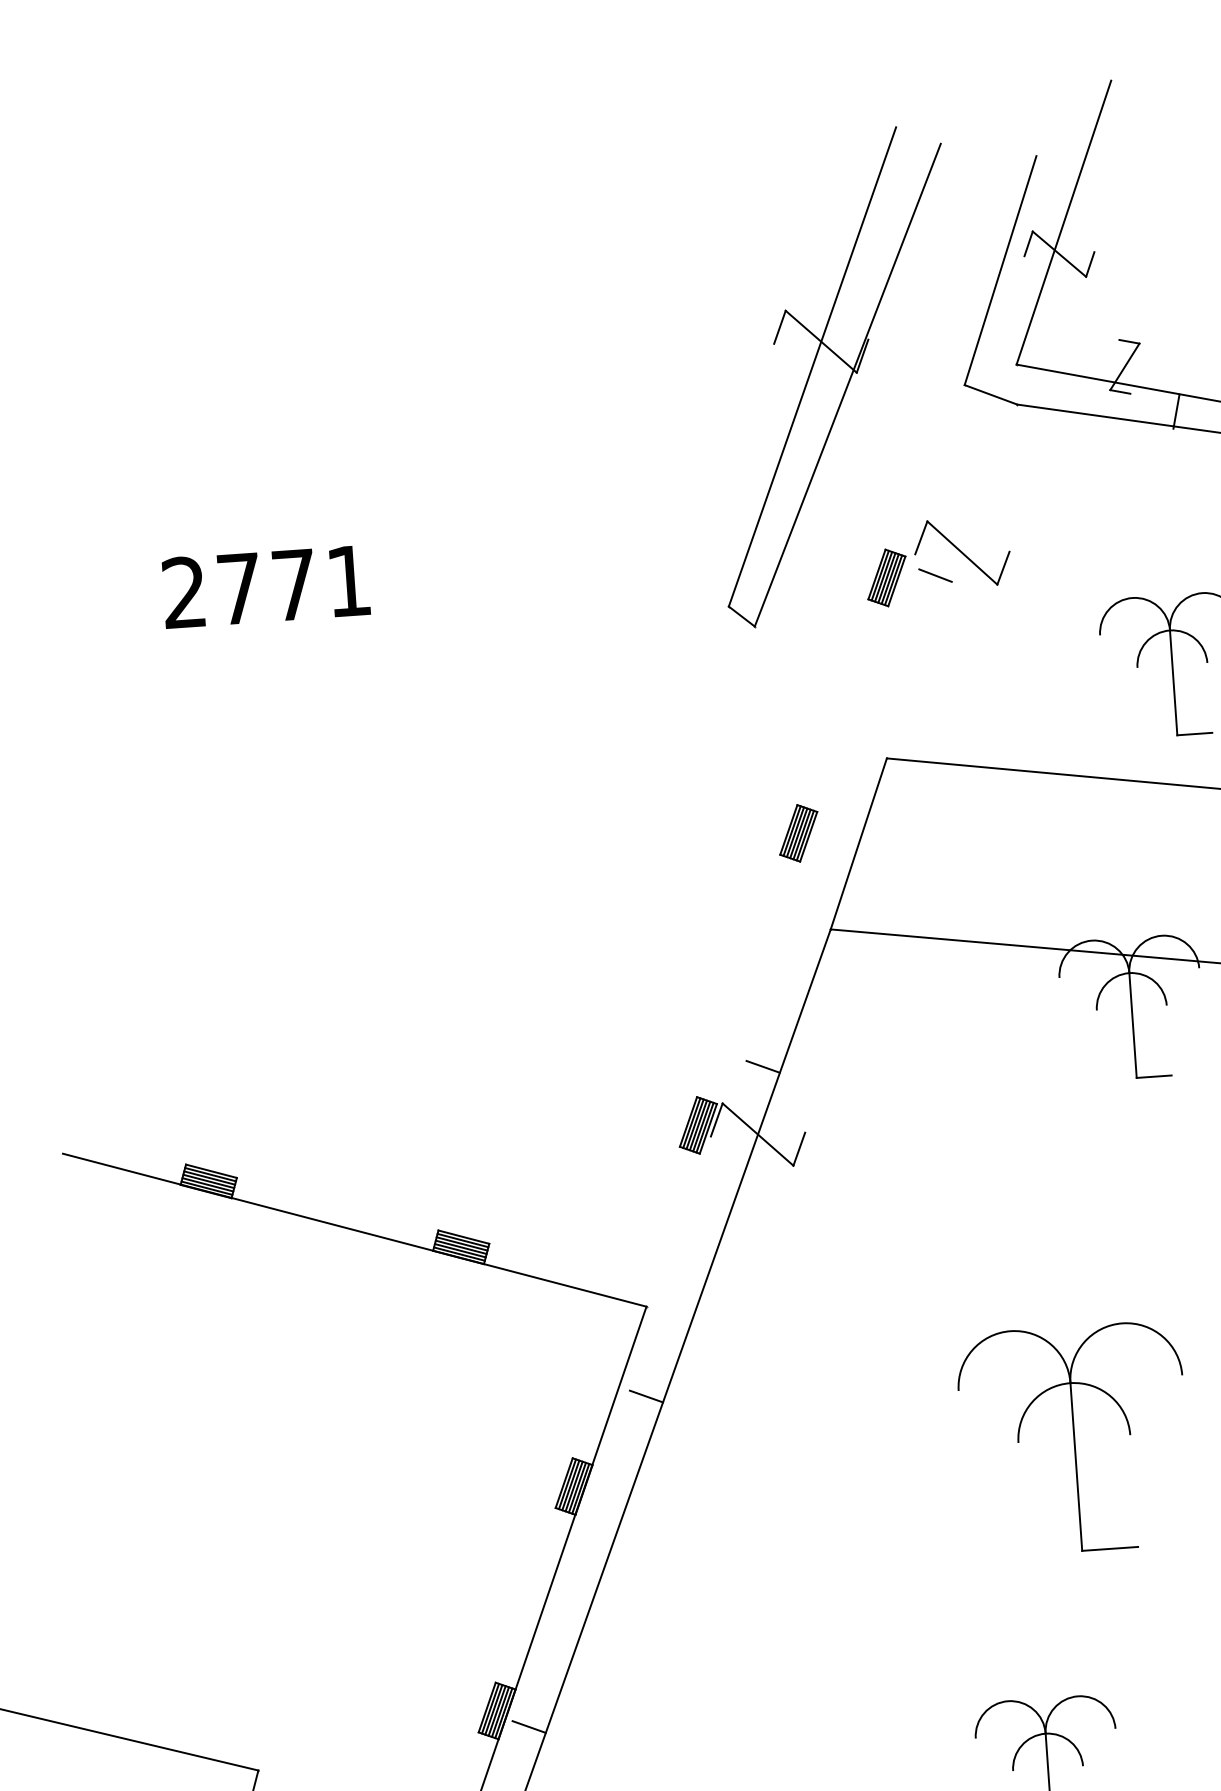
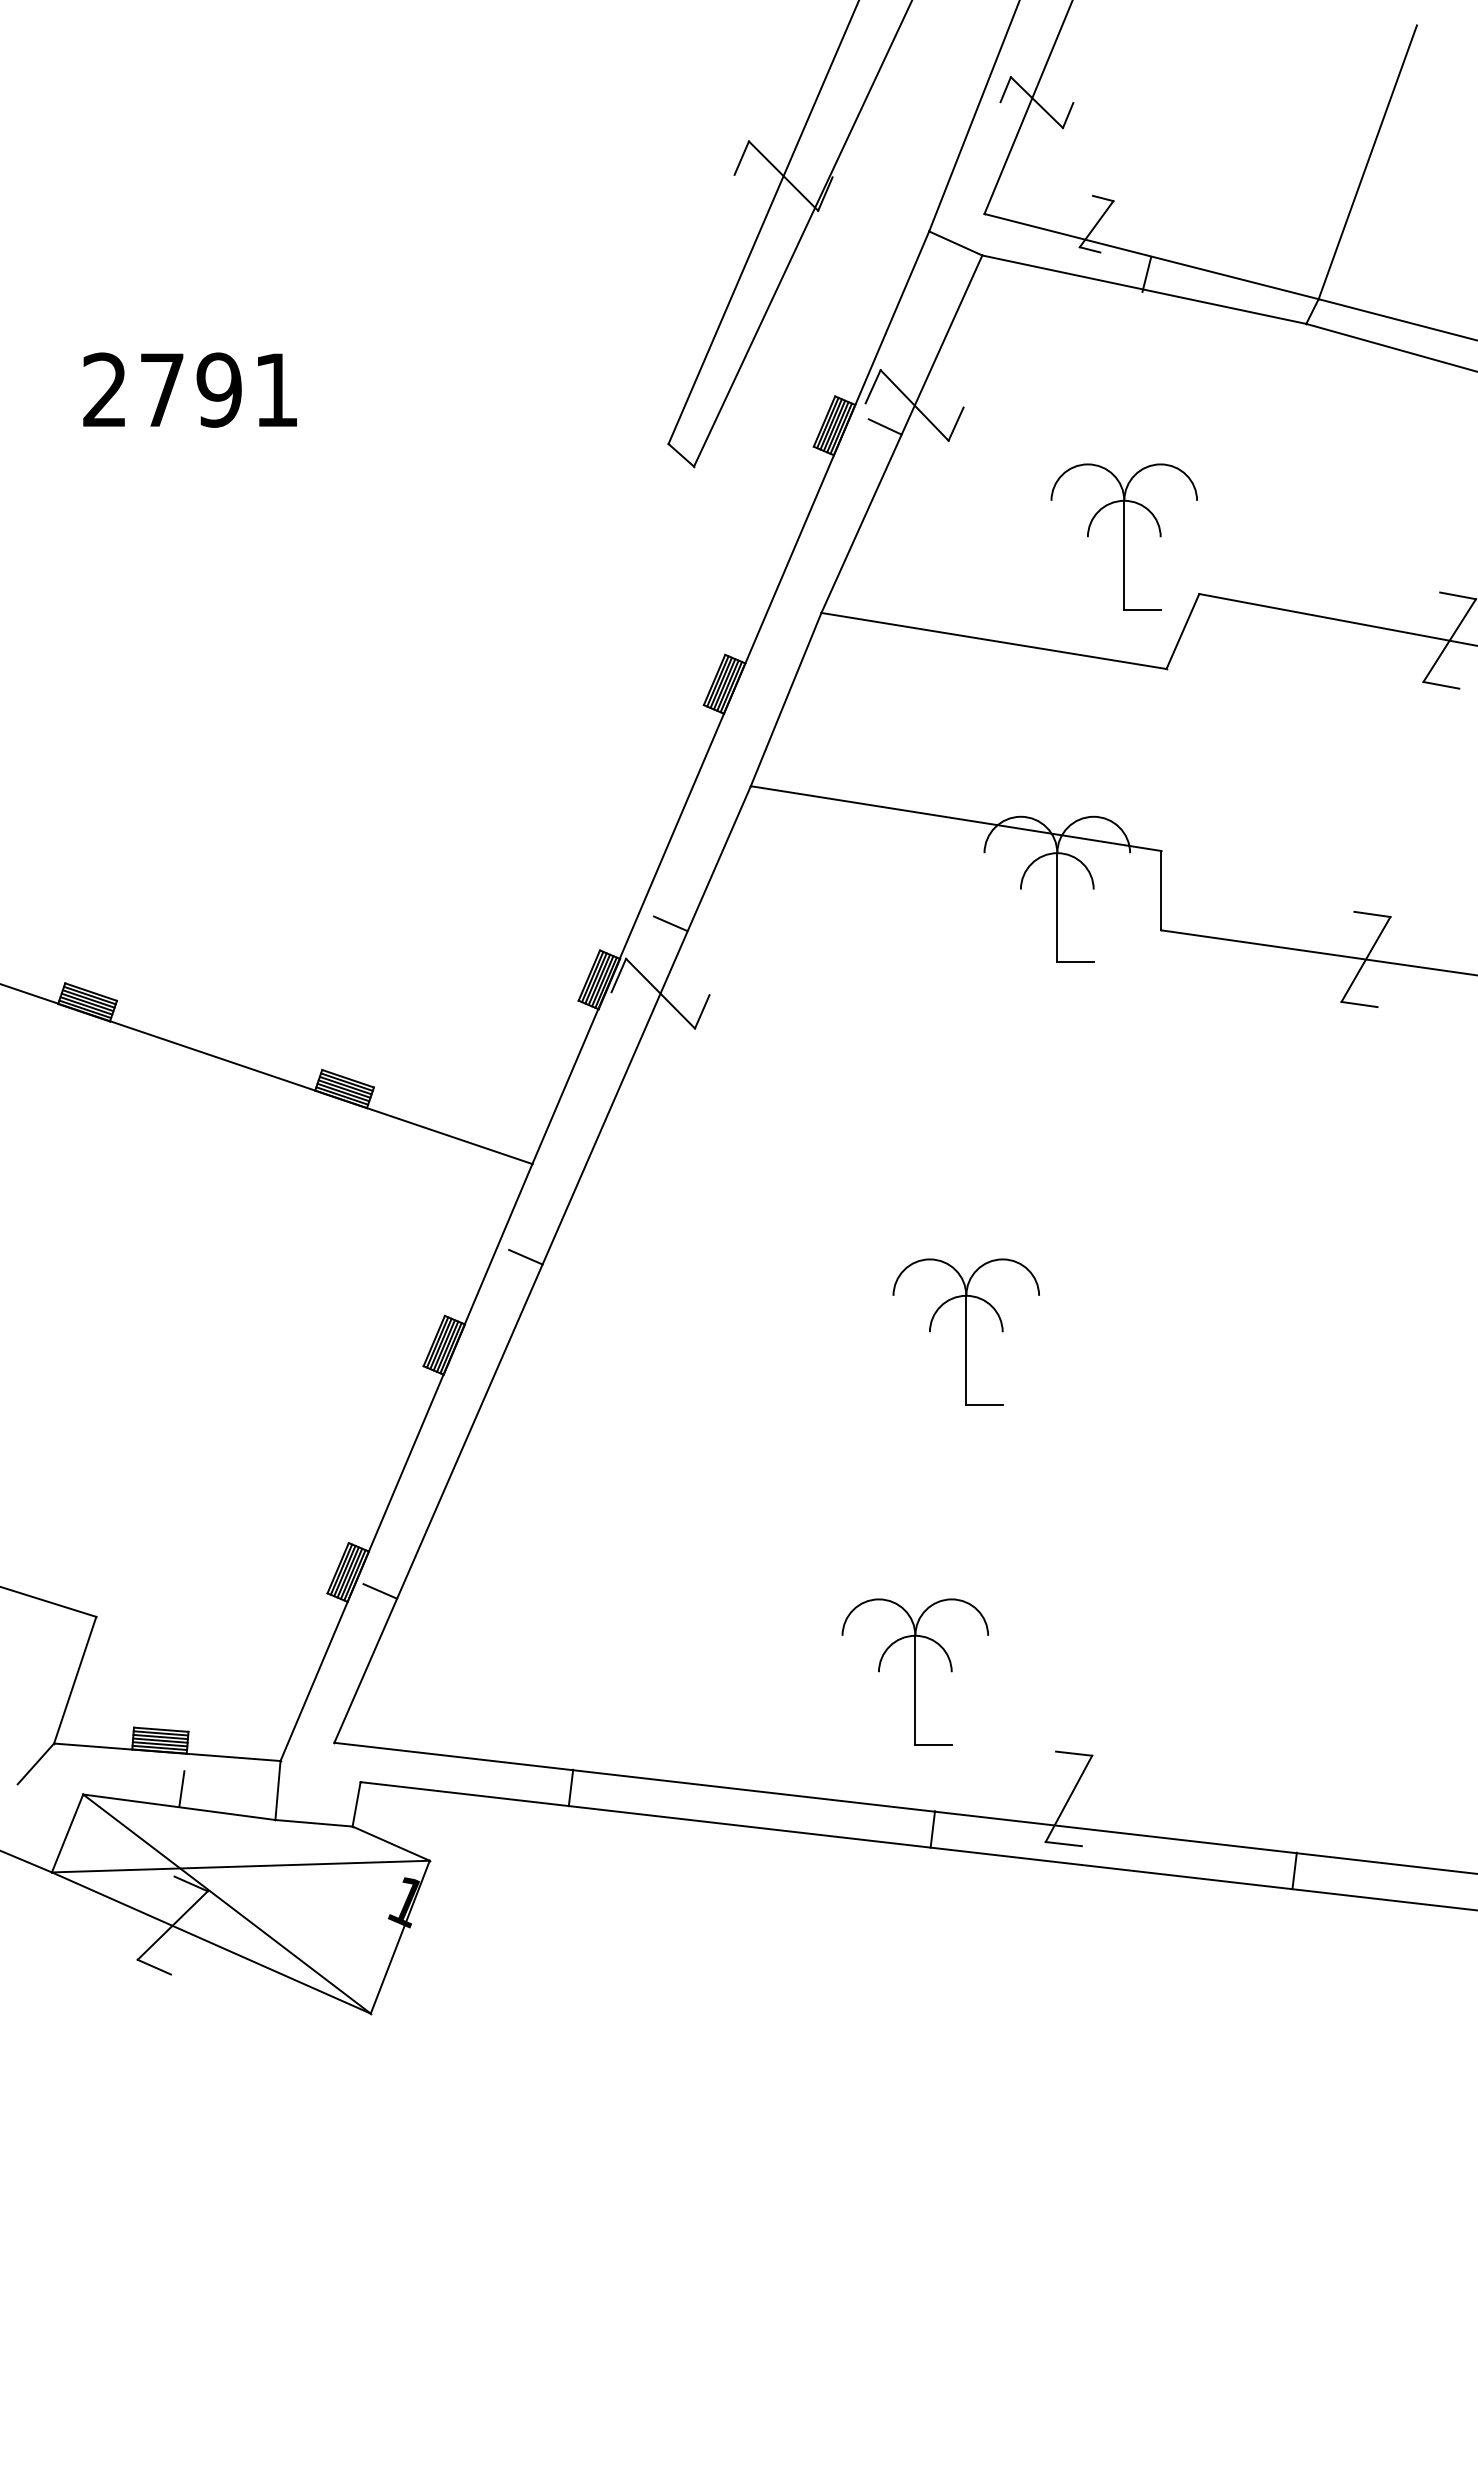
line: (951, 580) -> (901, 433), added
text: (293, 584) -> (218, 389), 2771 -> 2791
line: (805, 845) -> (730, 697), added
part: (1073, 1438) -> (965, 1331), size x0.62

